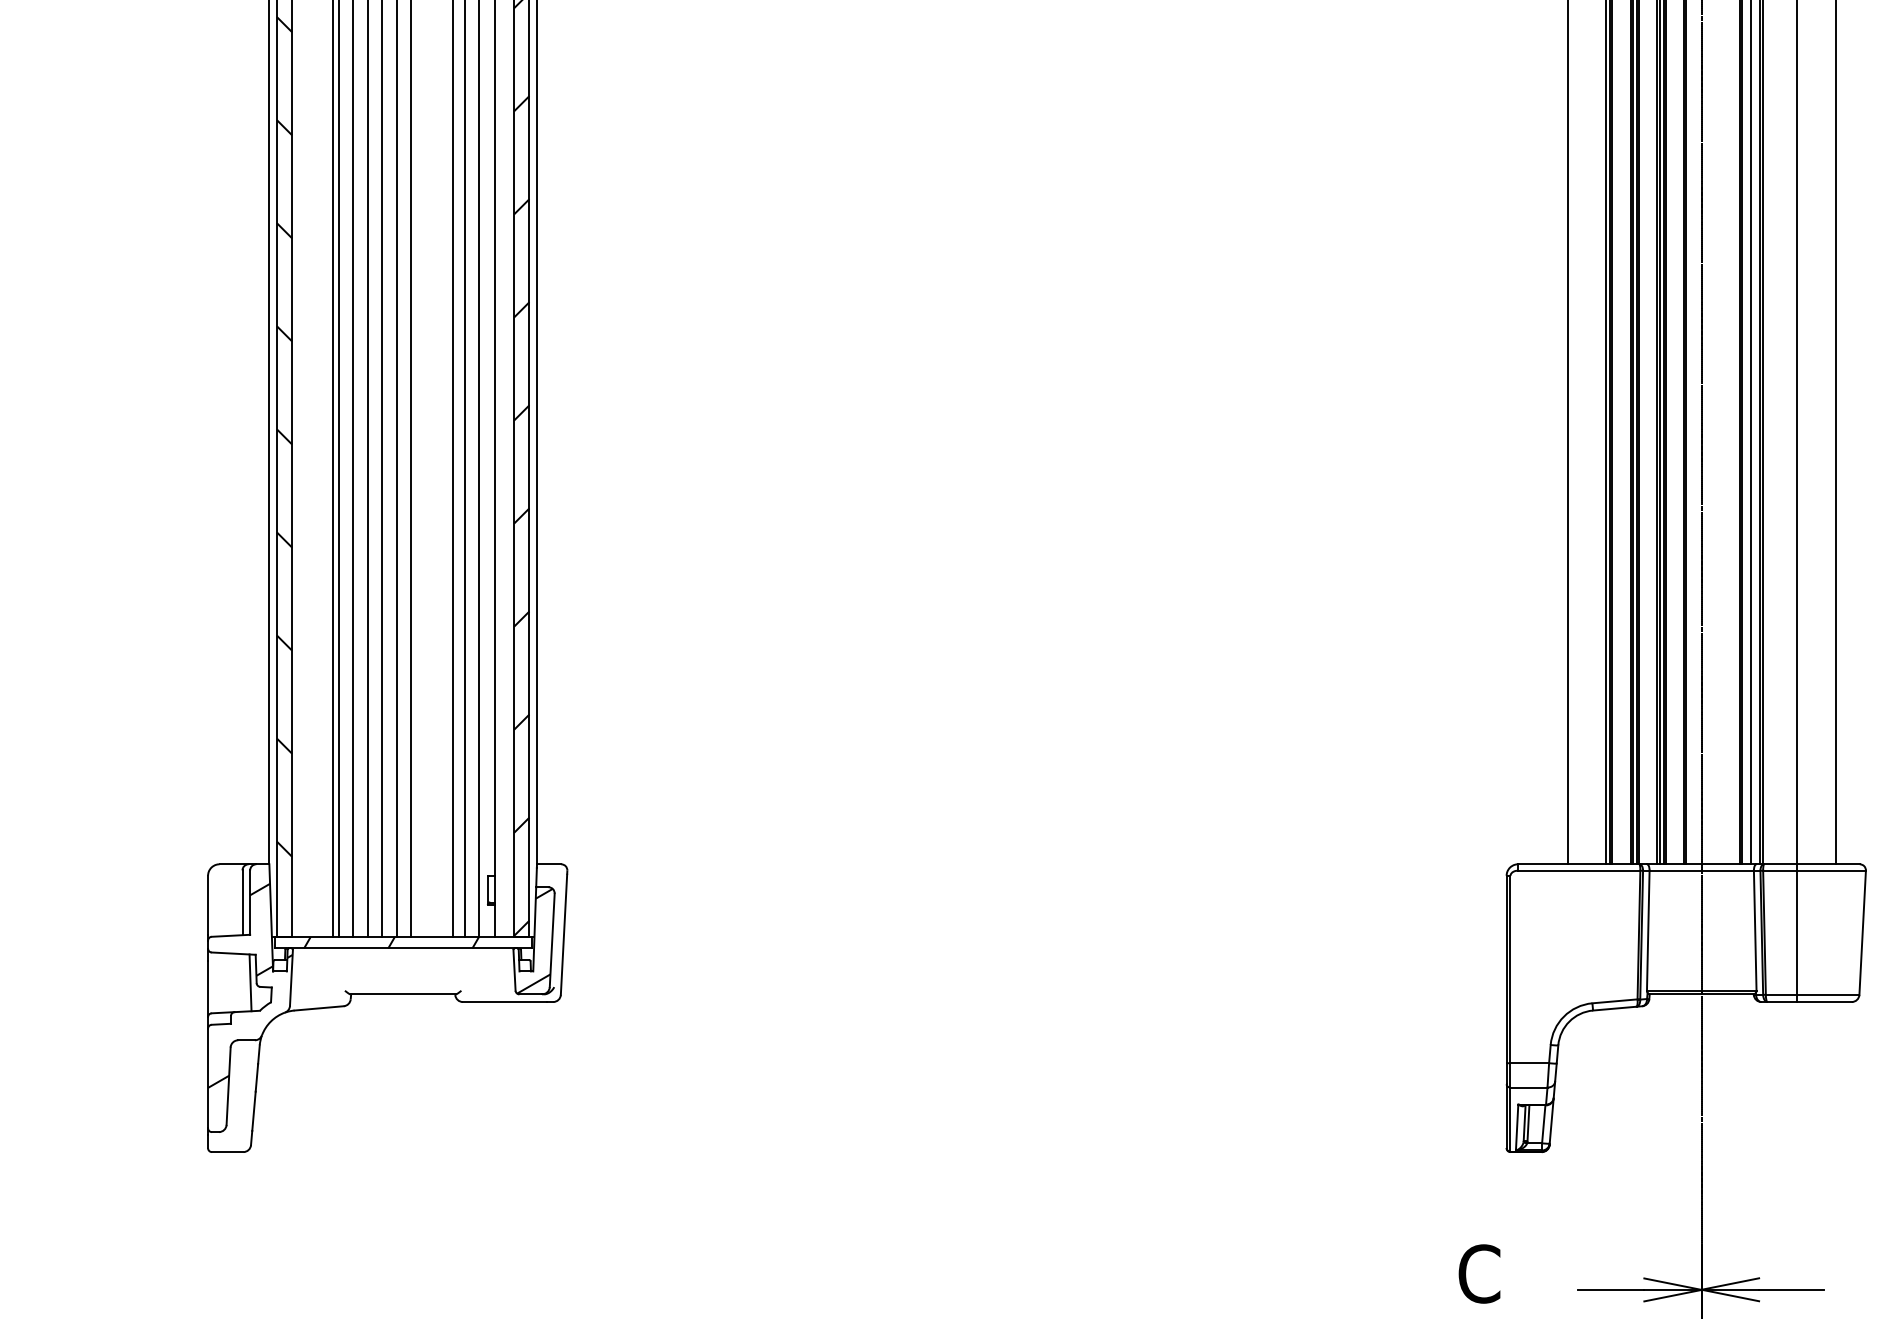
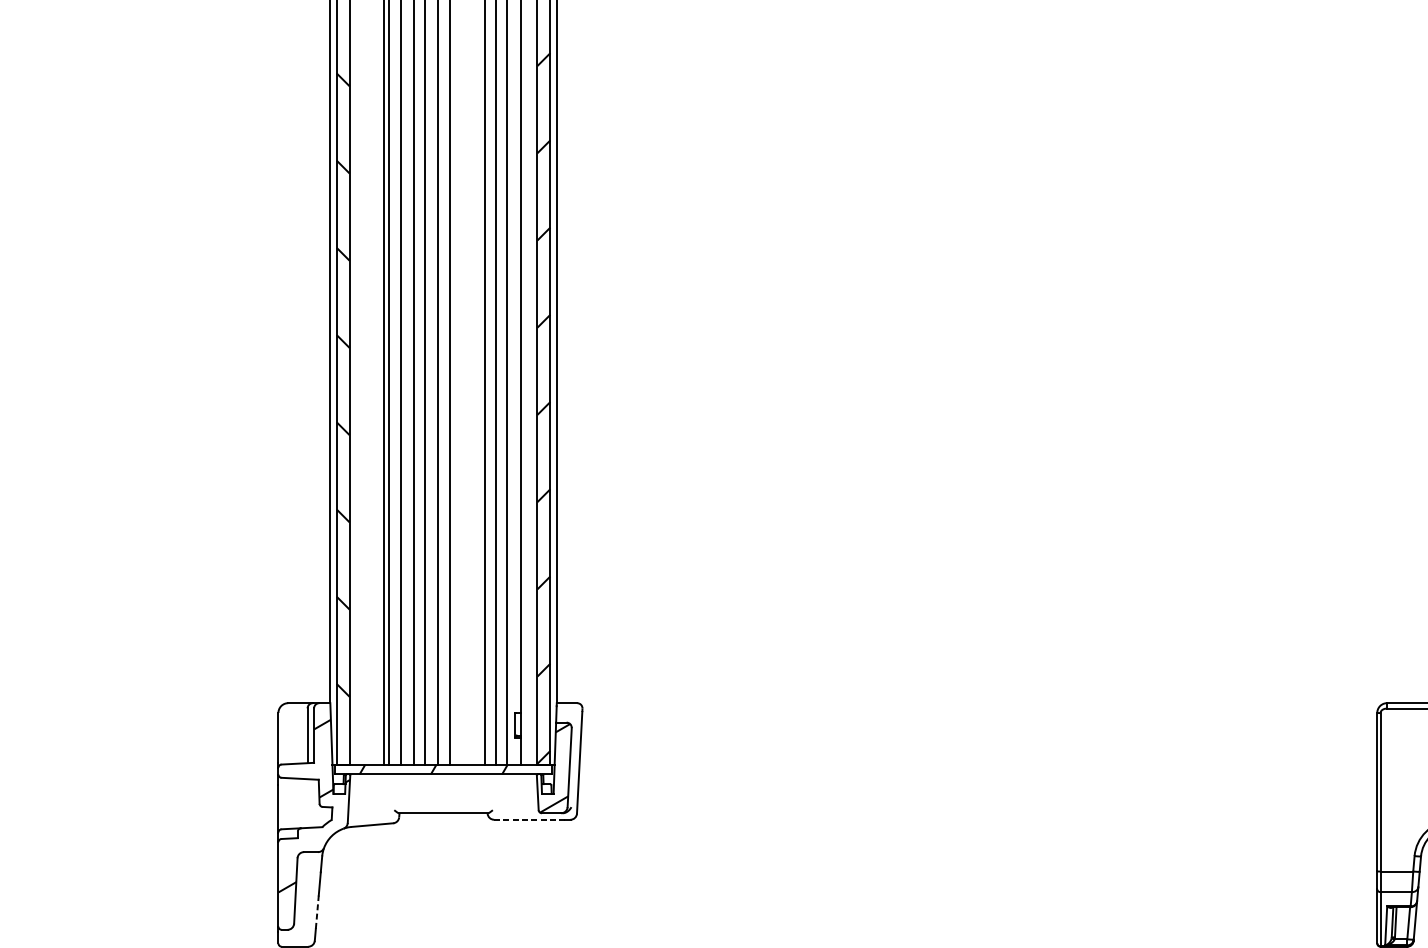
line: (250, 982) -> (314, 803), removed
line: (505, 1002) -> (530, 820), solid -> dashed
line: (253, 1111) -> (316, 912), solid -> dashed

